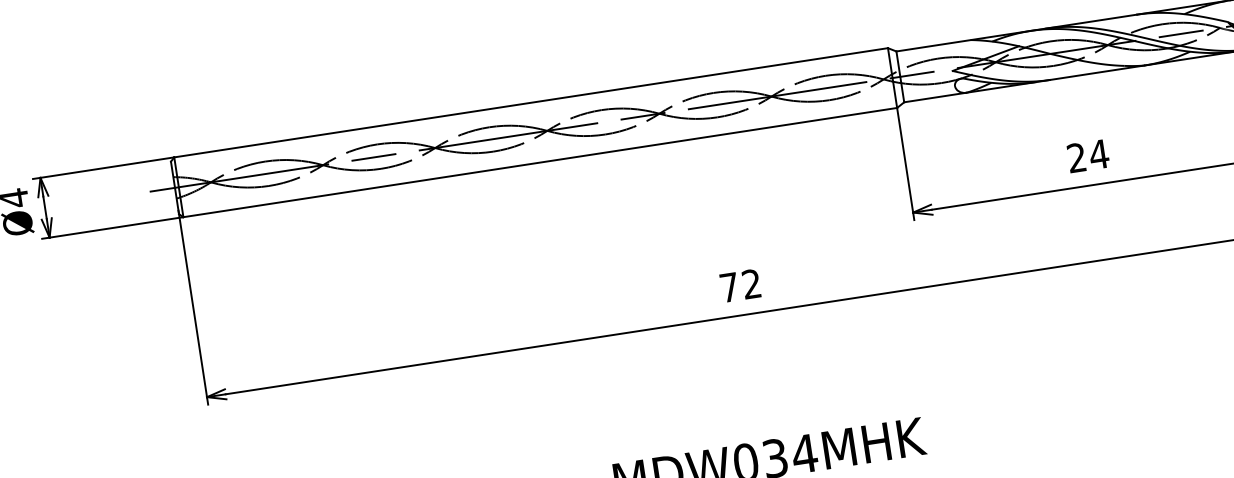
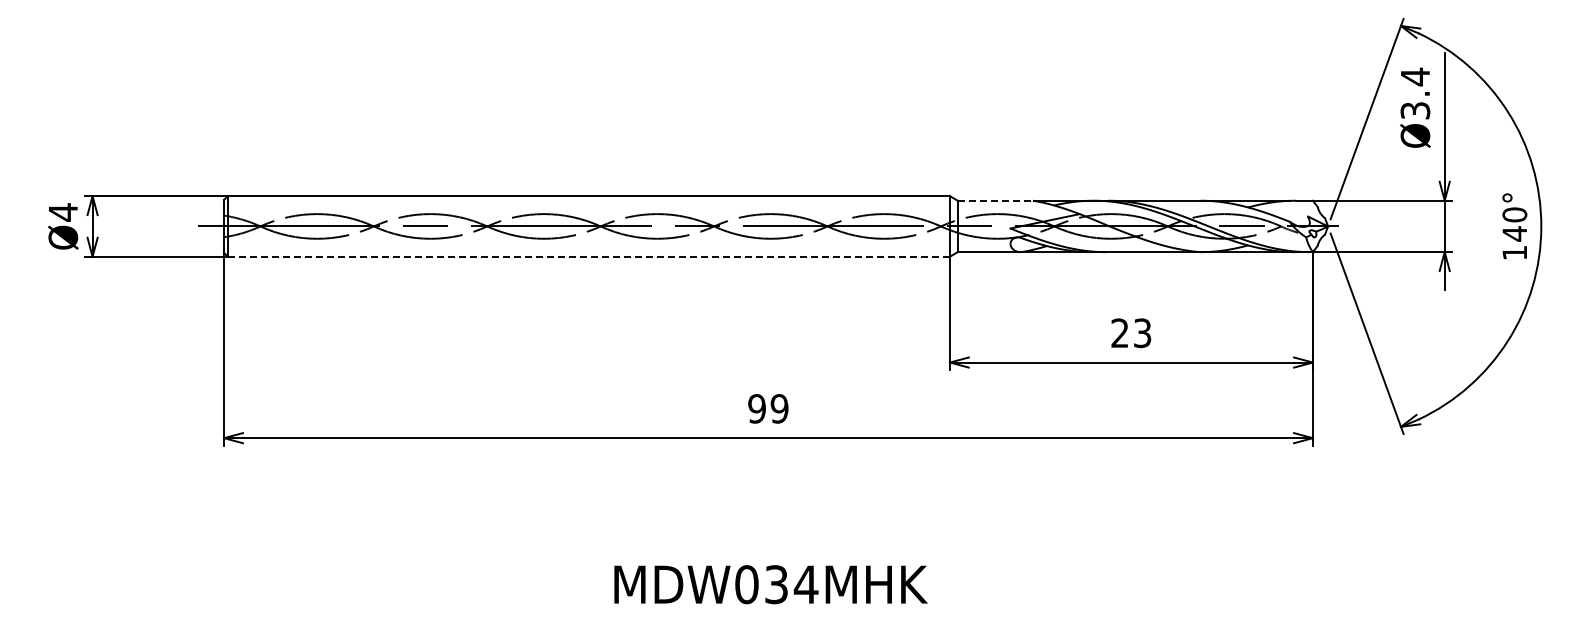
line: (933, 45) -> (995, 200), solid -> dashed
text: (1099, 154) -> (1142, 333), 24 -> 23
line: (540, 162) -> (589, 256), solid -> dashed
text: (740, 285) -> (768, 408), 72 -> 99

